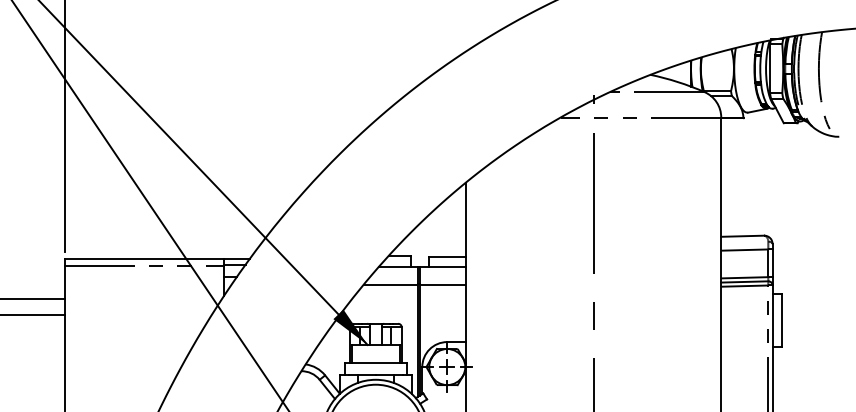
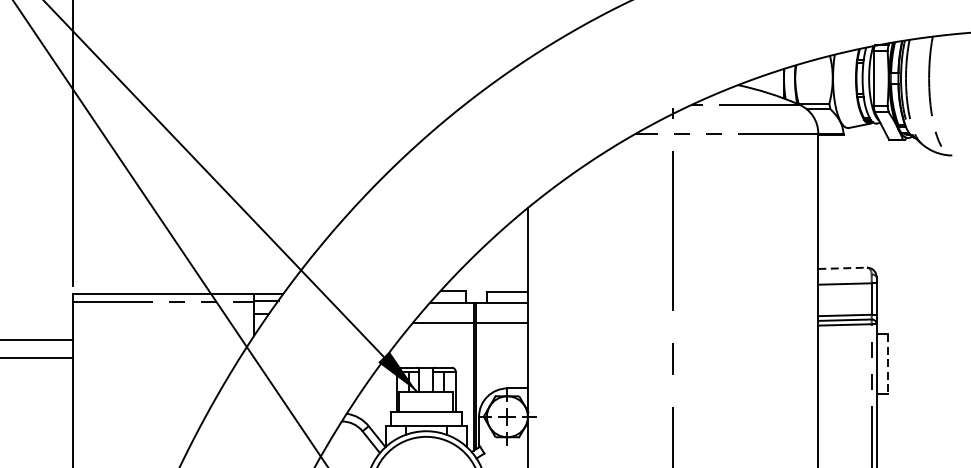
line: (743, 236) -> (843, 268), solid -> dashed
line: (782, 321) -> (887, 365), solid -> dashed

